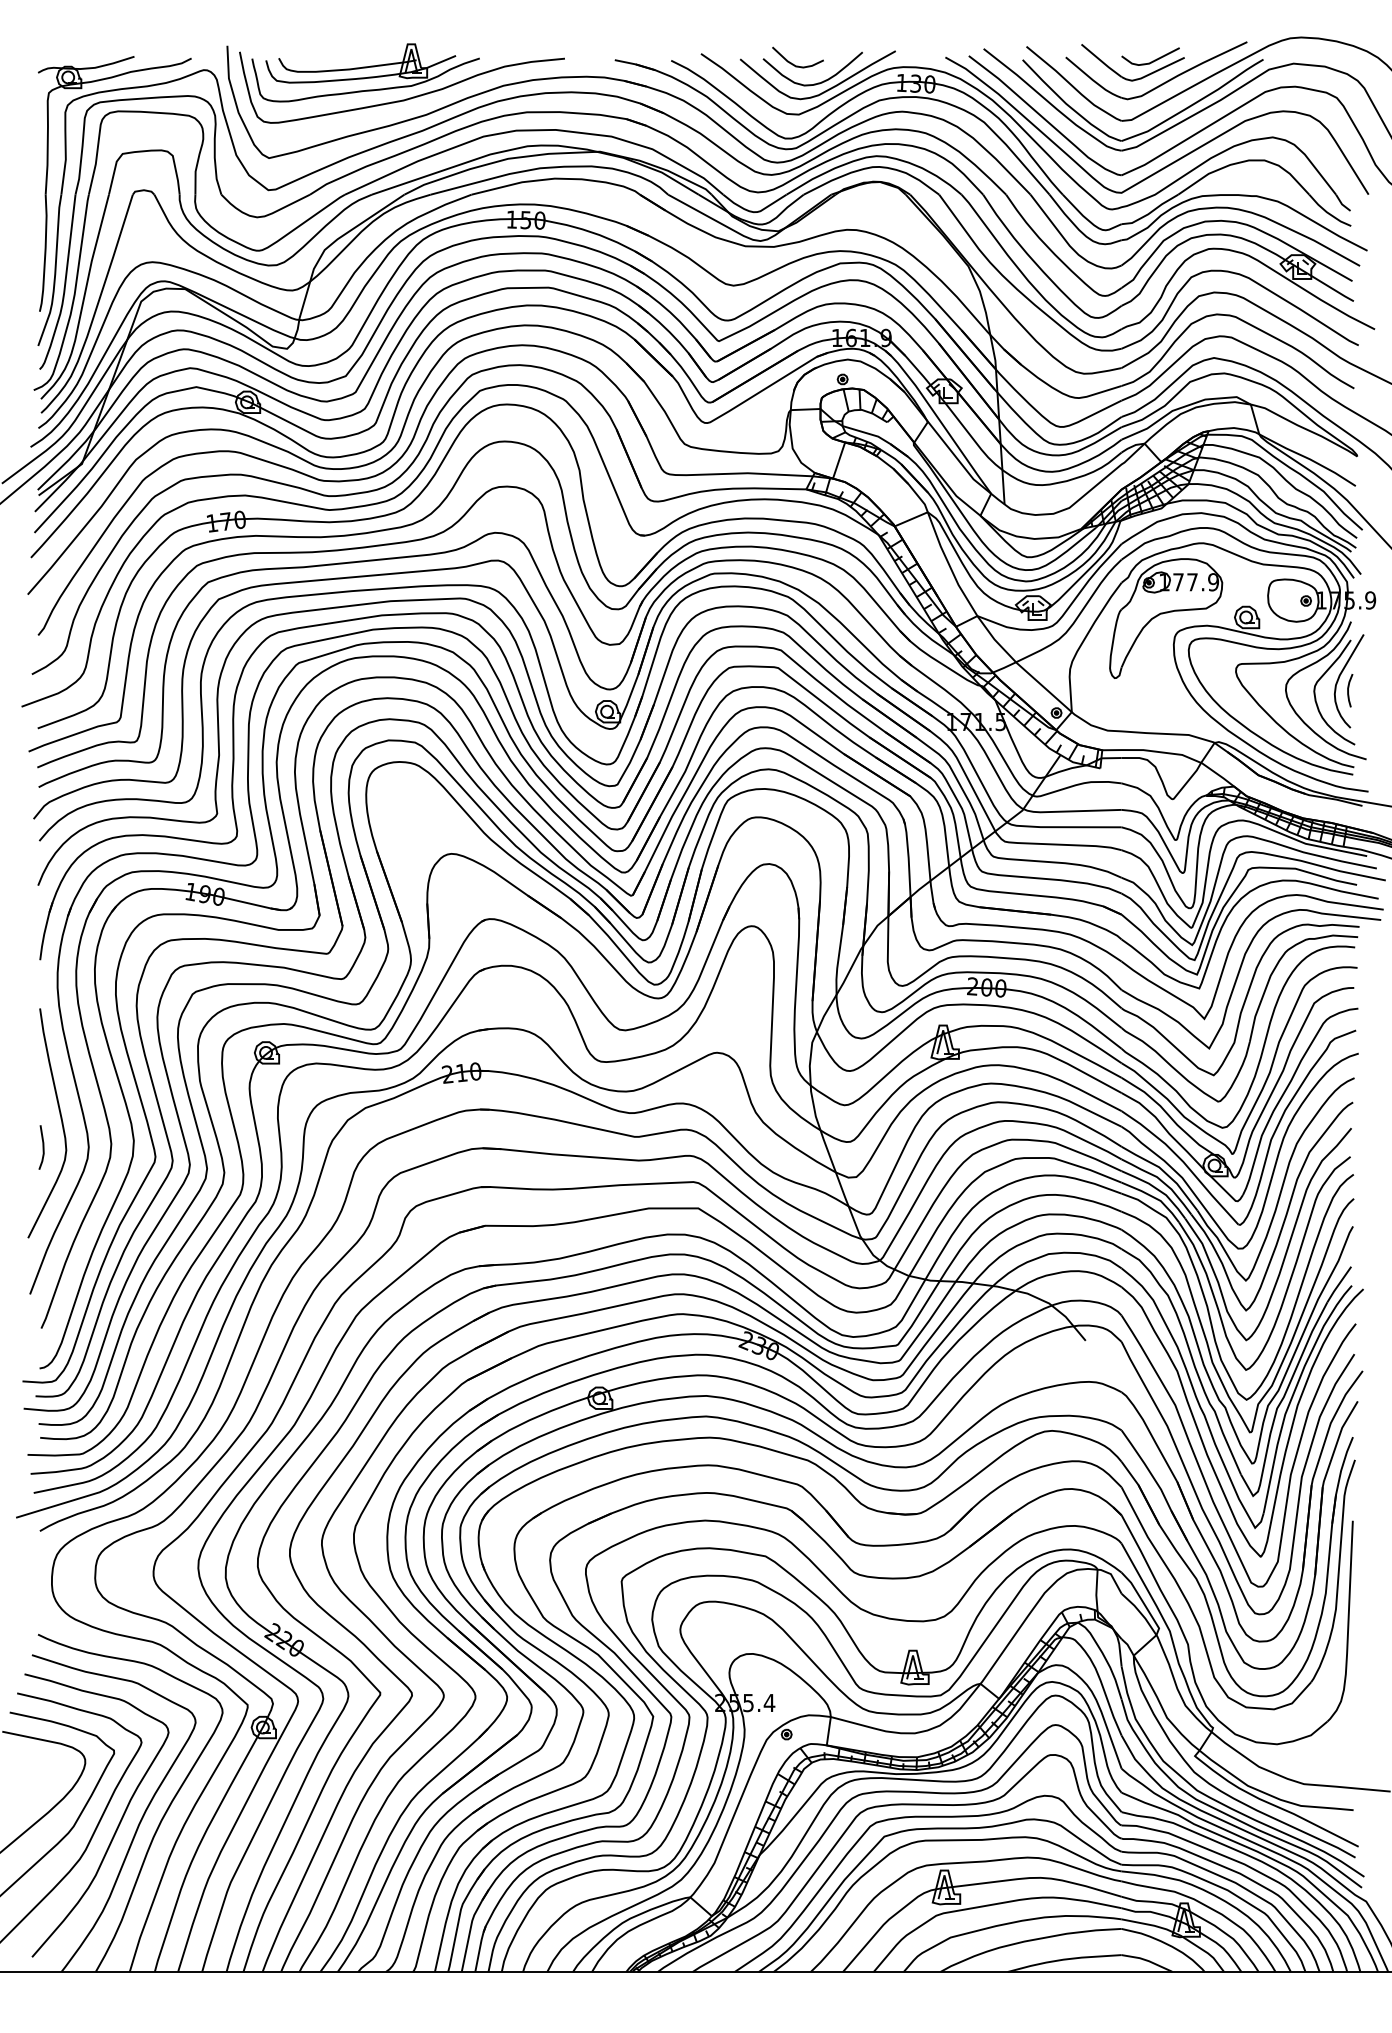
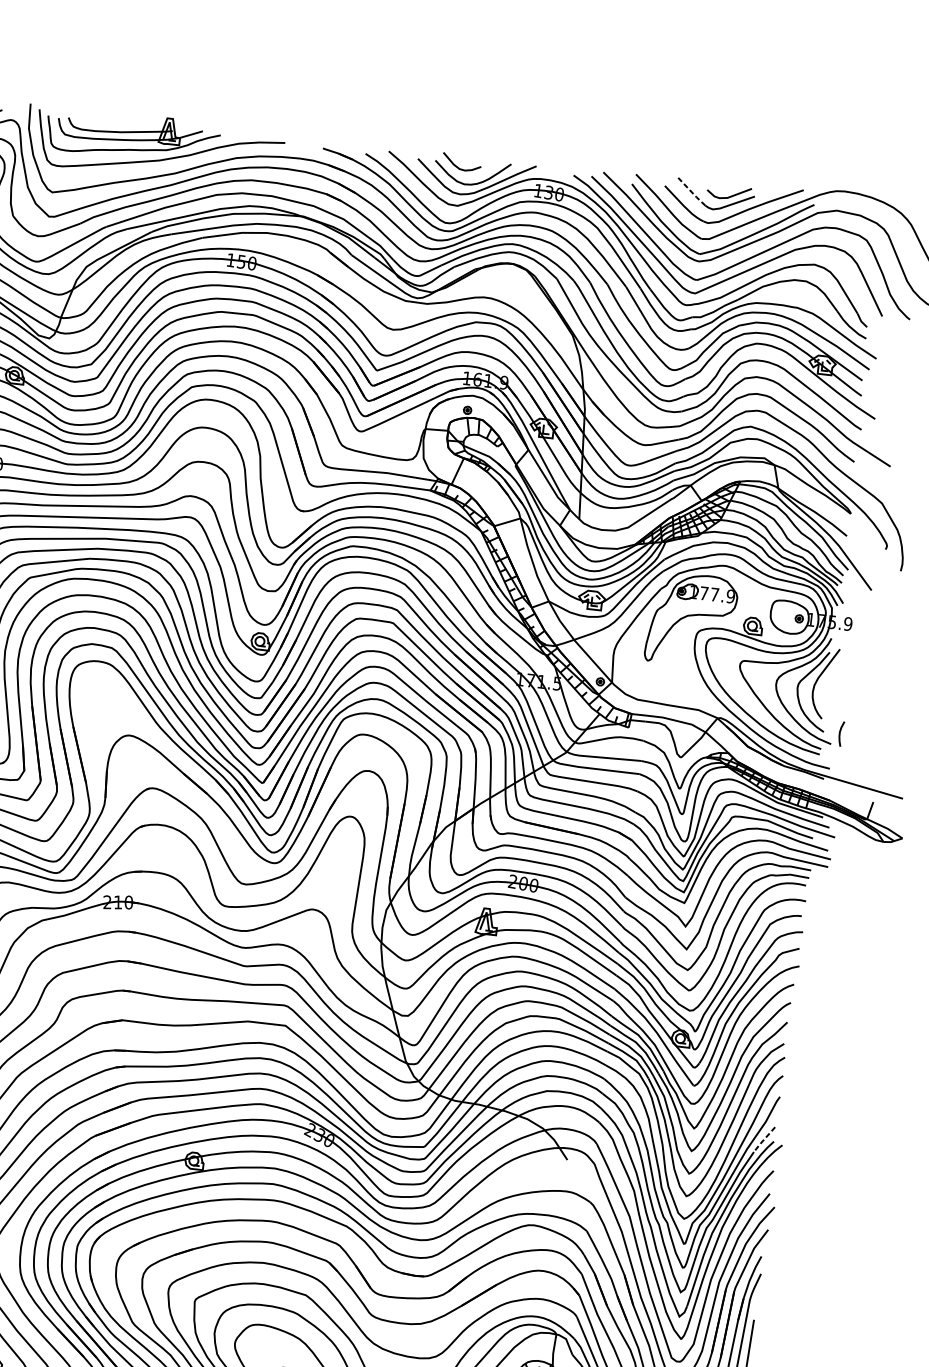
line: (1101, 61) -> (691, 192), solid -> dashed
curve: (1348, 690) -> (840, 733), moved
line: (1338, 1285) -> (763, 1140), solid -> dashed

